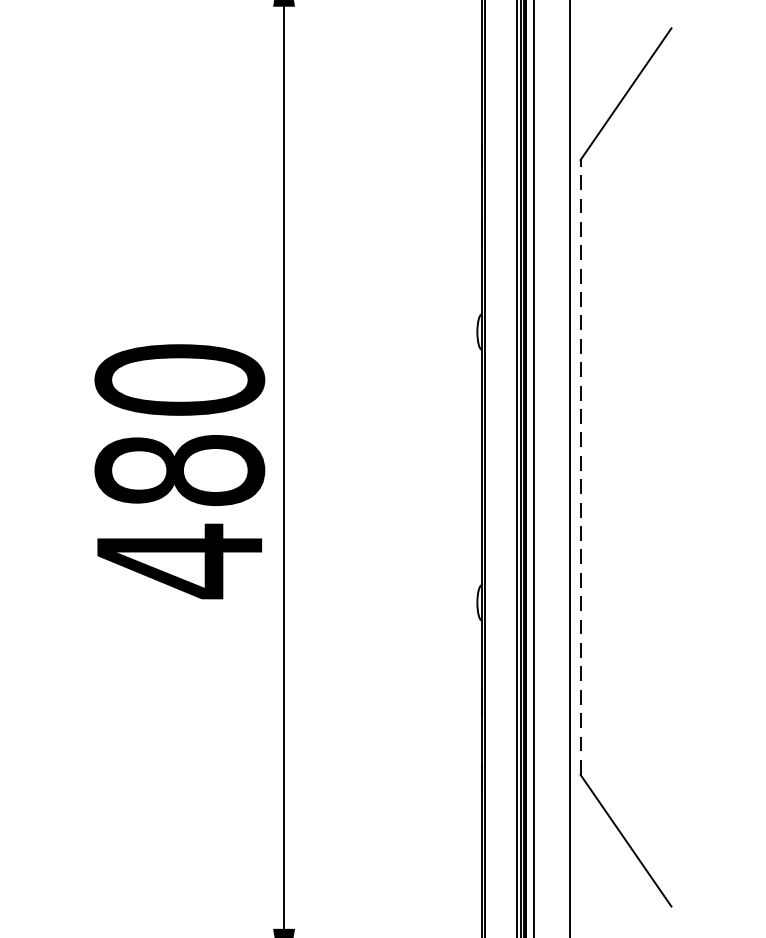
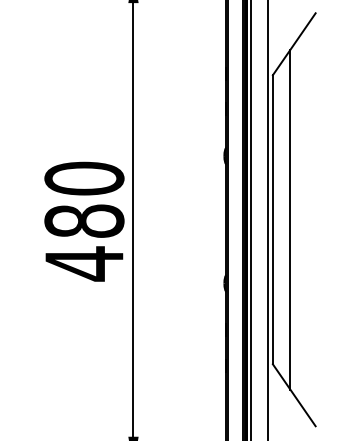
line: (579, 466) -> (272, 219), dashed -> solid
line: (617, 466) -> (290, 219), added

